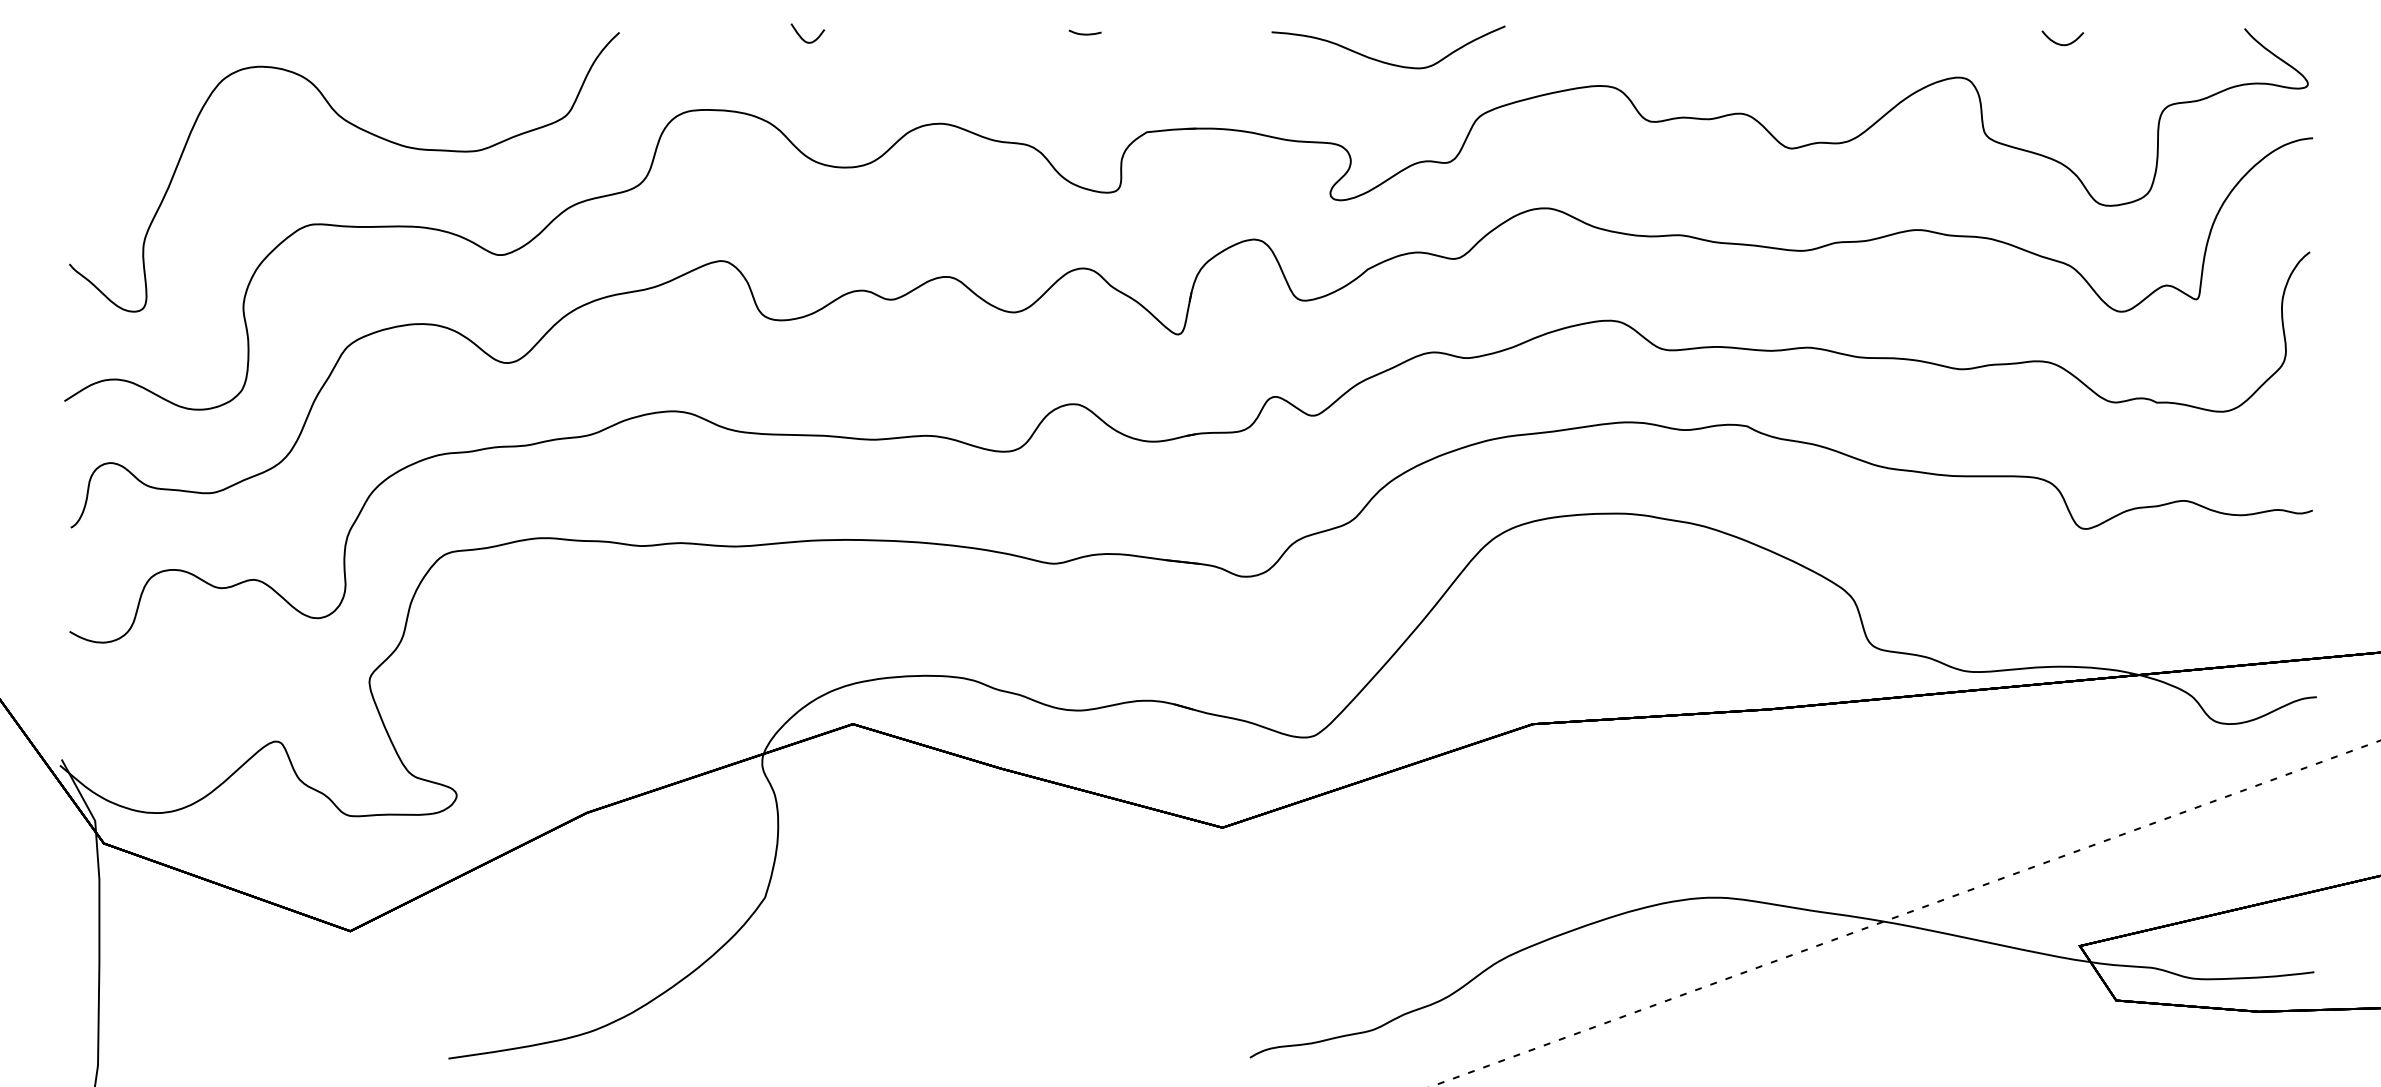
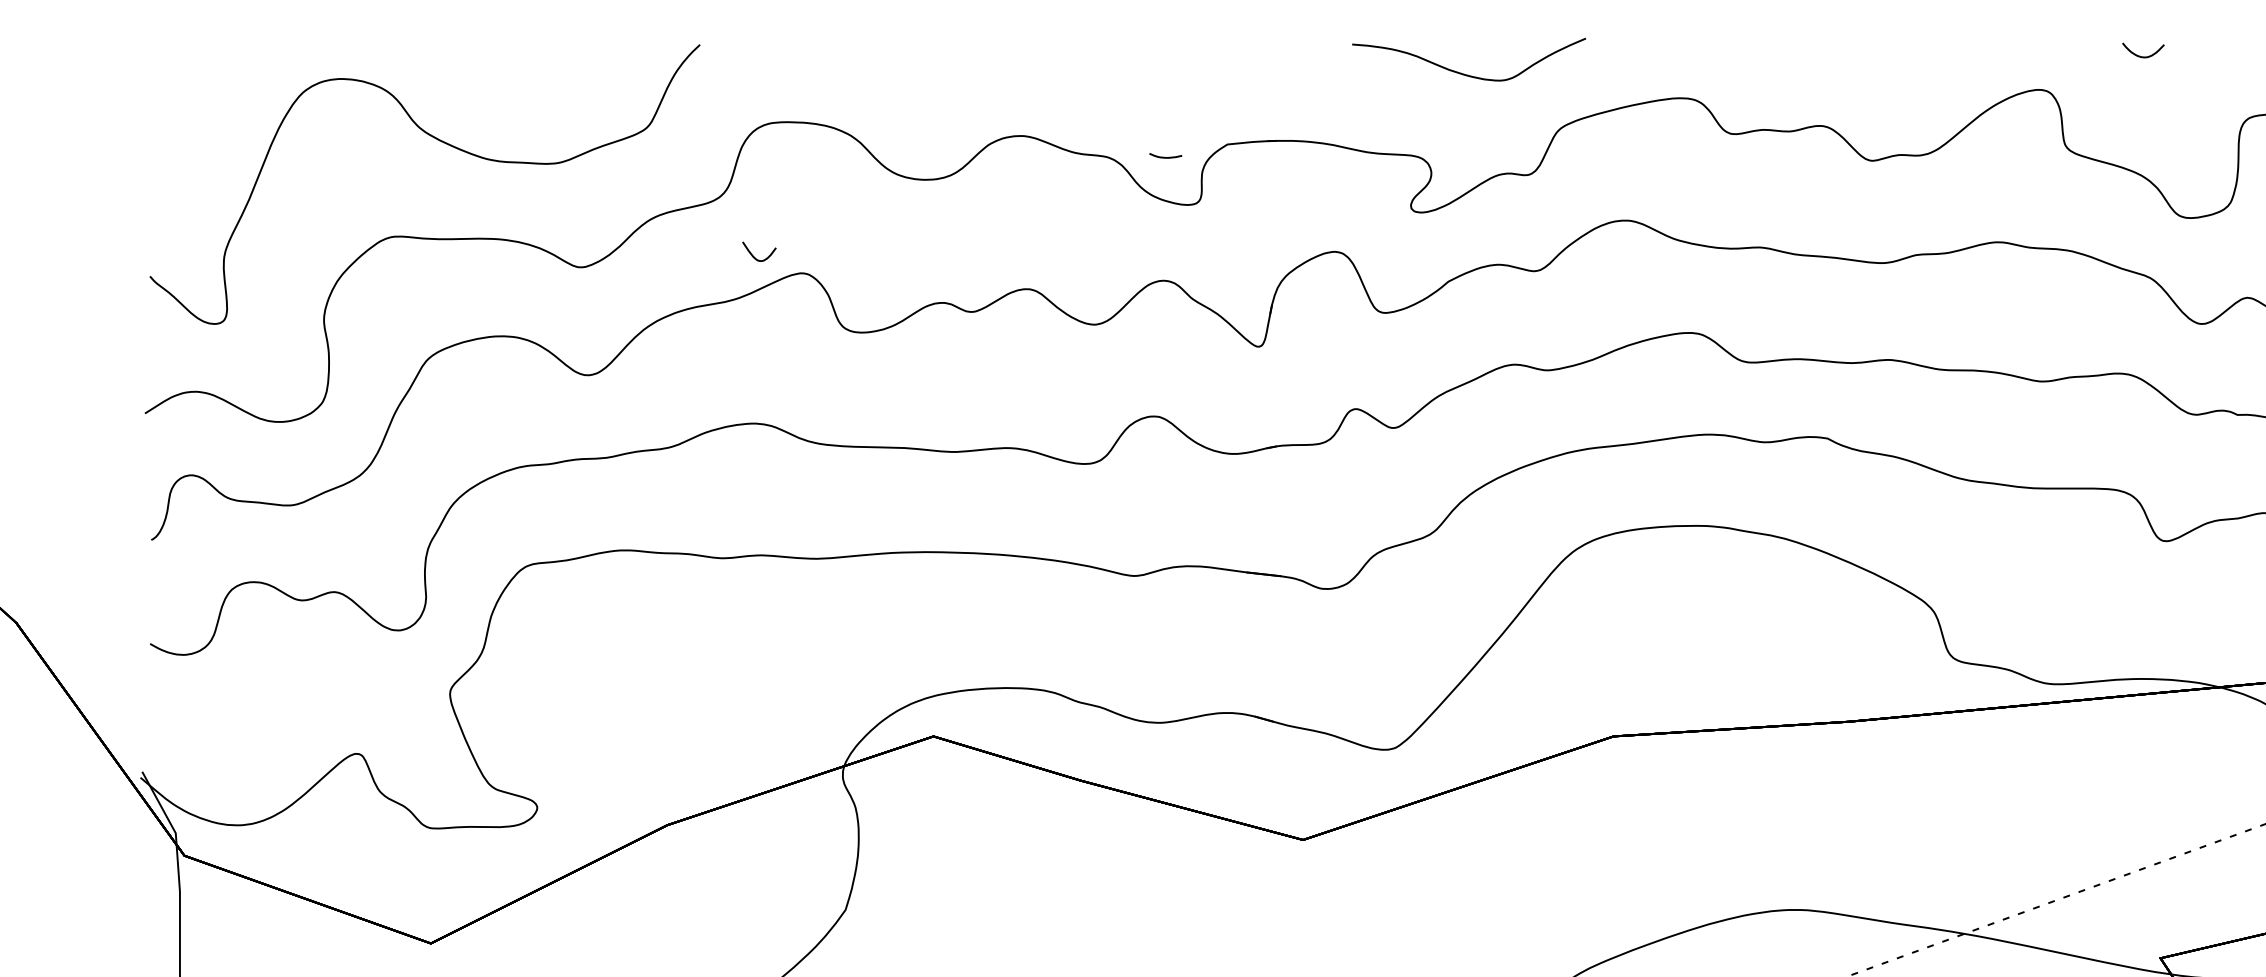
curve: (1084, 33) -> (1165, 156), moved
curve: (802, 37) -> (754, 255), moved

